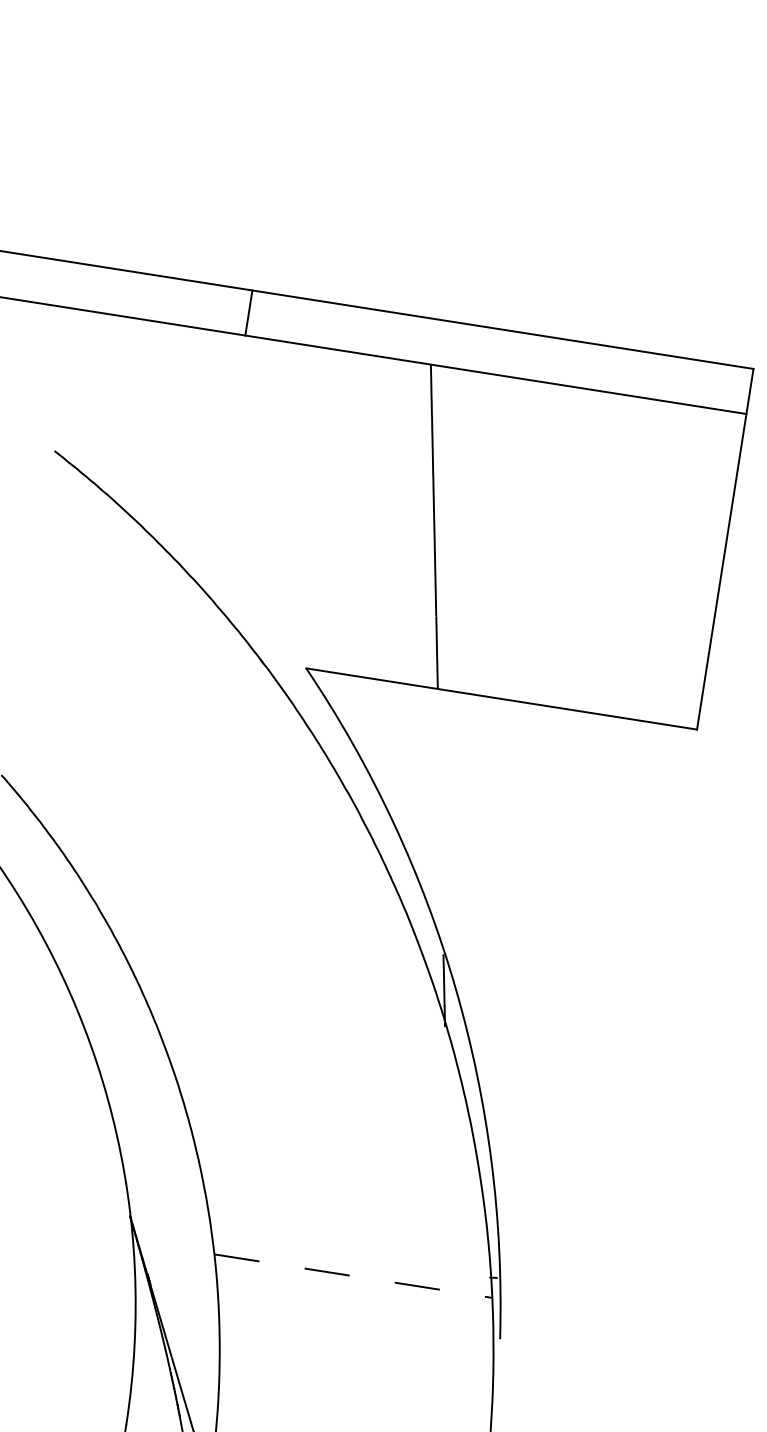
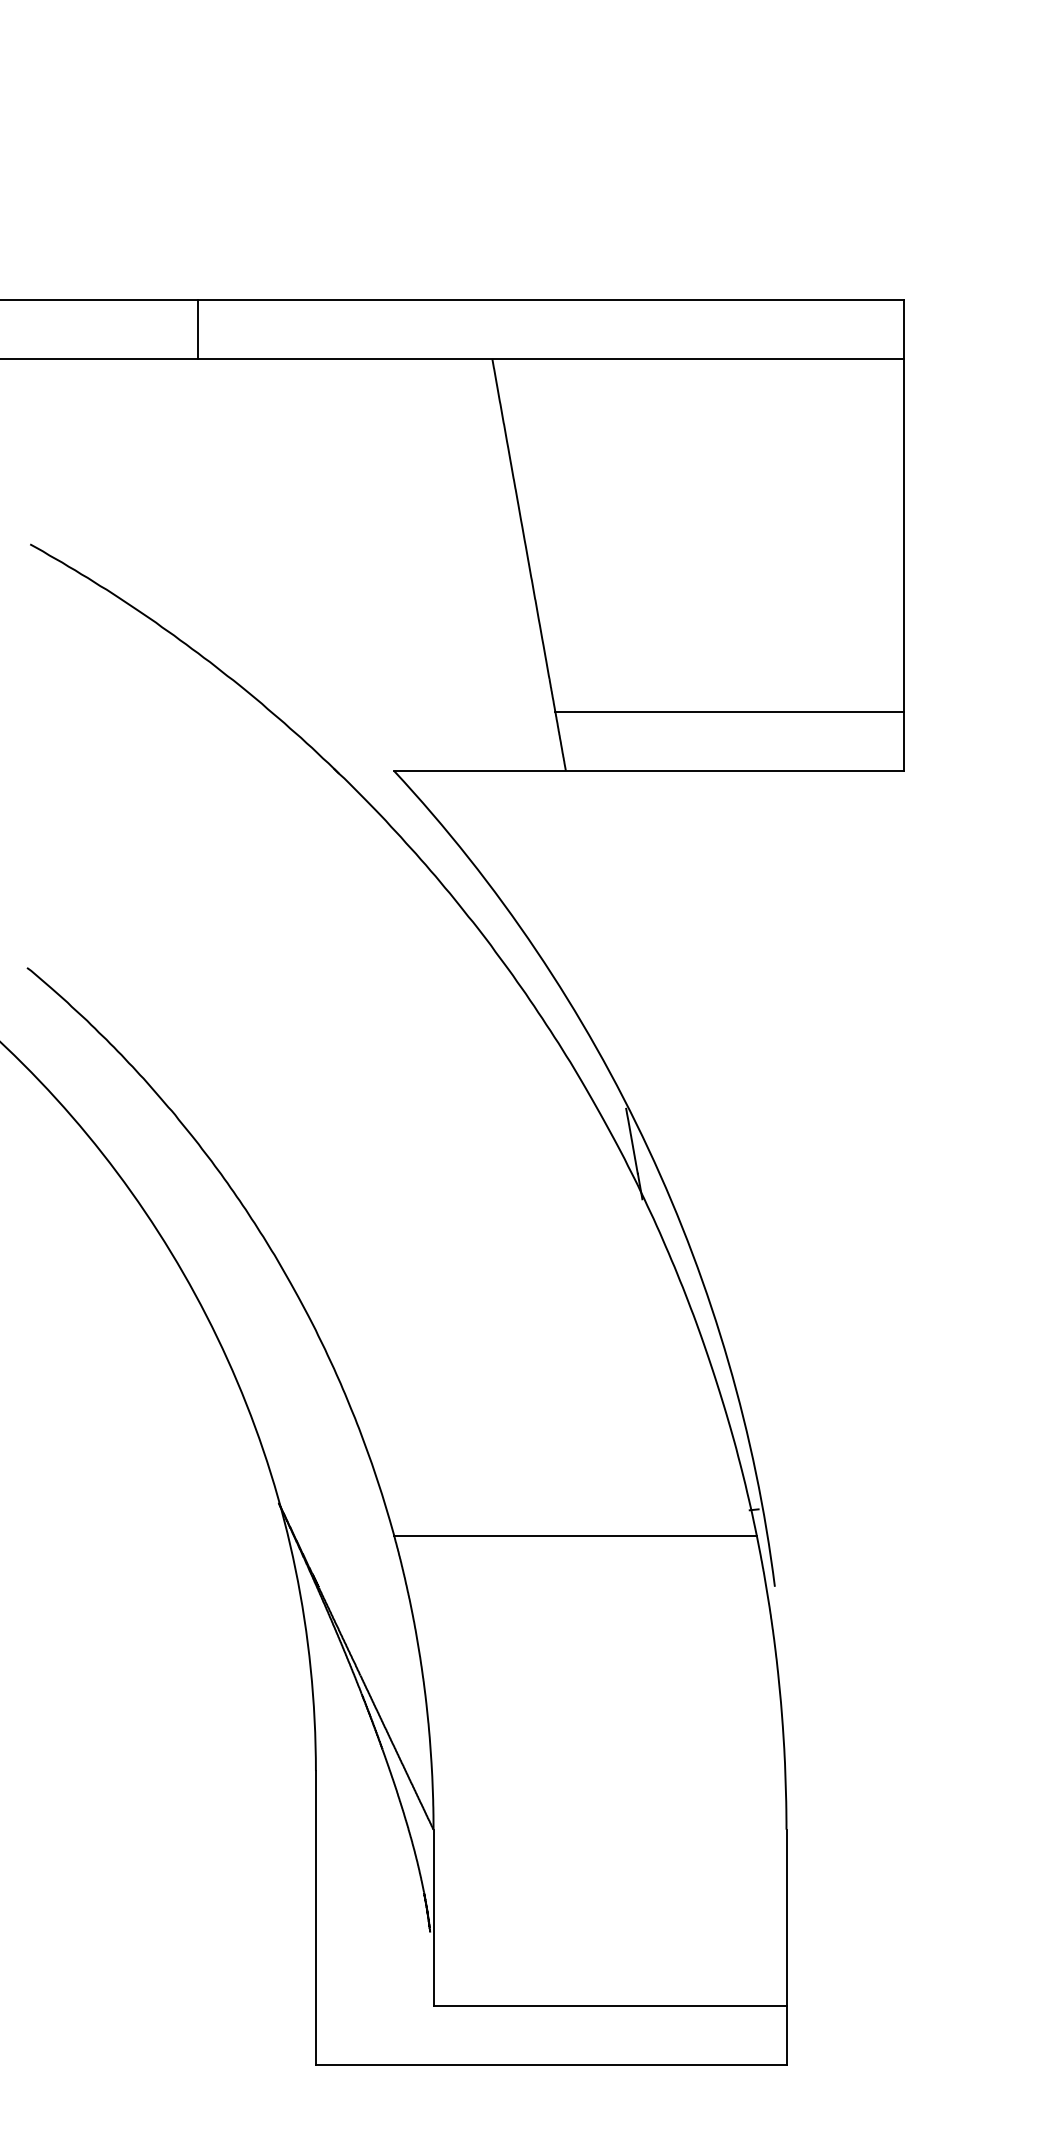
line: (249, 312) -> (198, 329), moved
line: (570, 663) -> (729, 712), added
line: (353, 1275) -> (575, 1535), dashed -> solid

